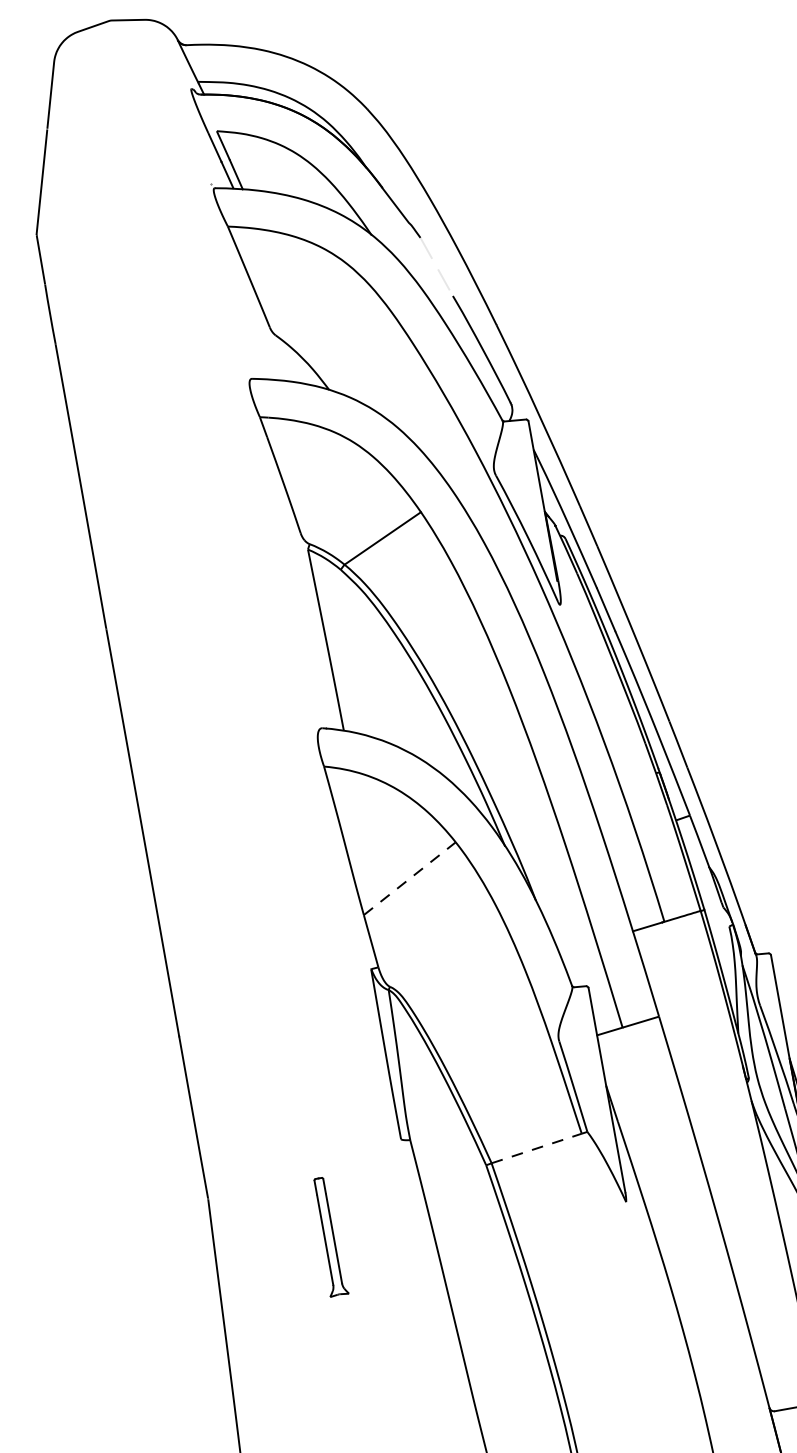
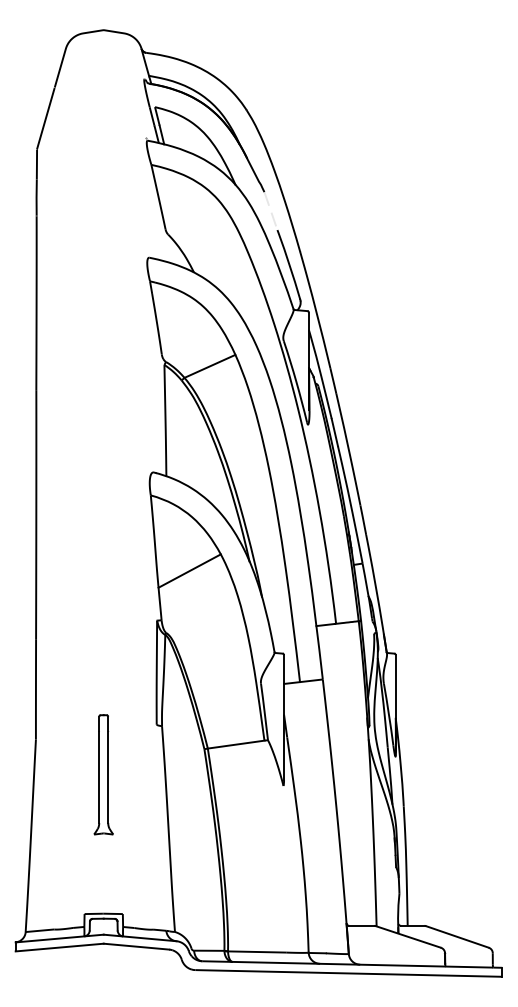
line: (410, 877) -> (190, 570), dashed -> solid
line: (537, 1148) -> (236, 744), dashed -> solid
part: (328, 1236) -> (103, 774), size x1.67

